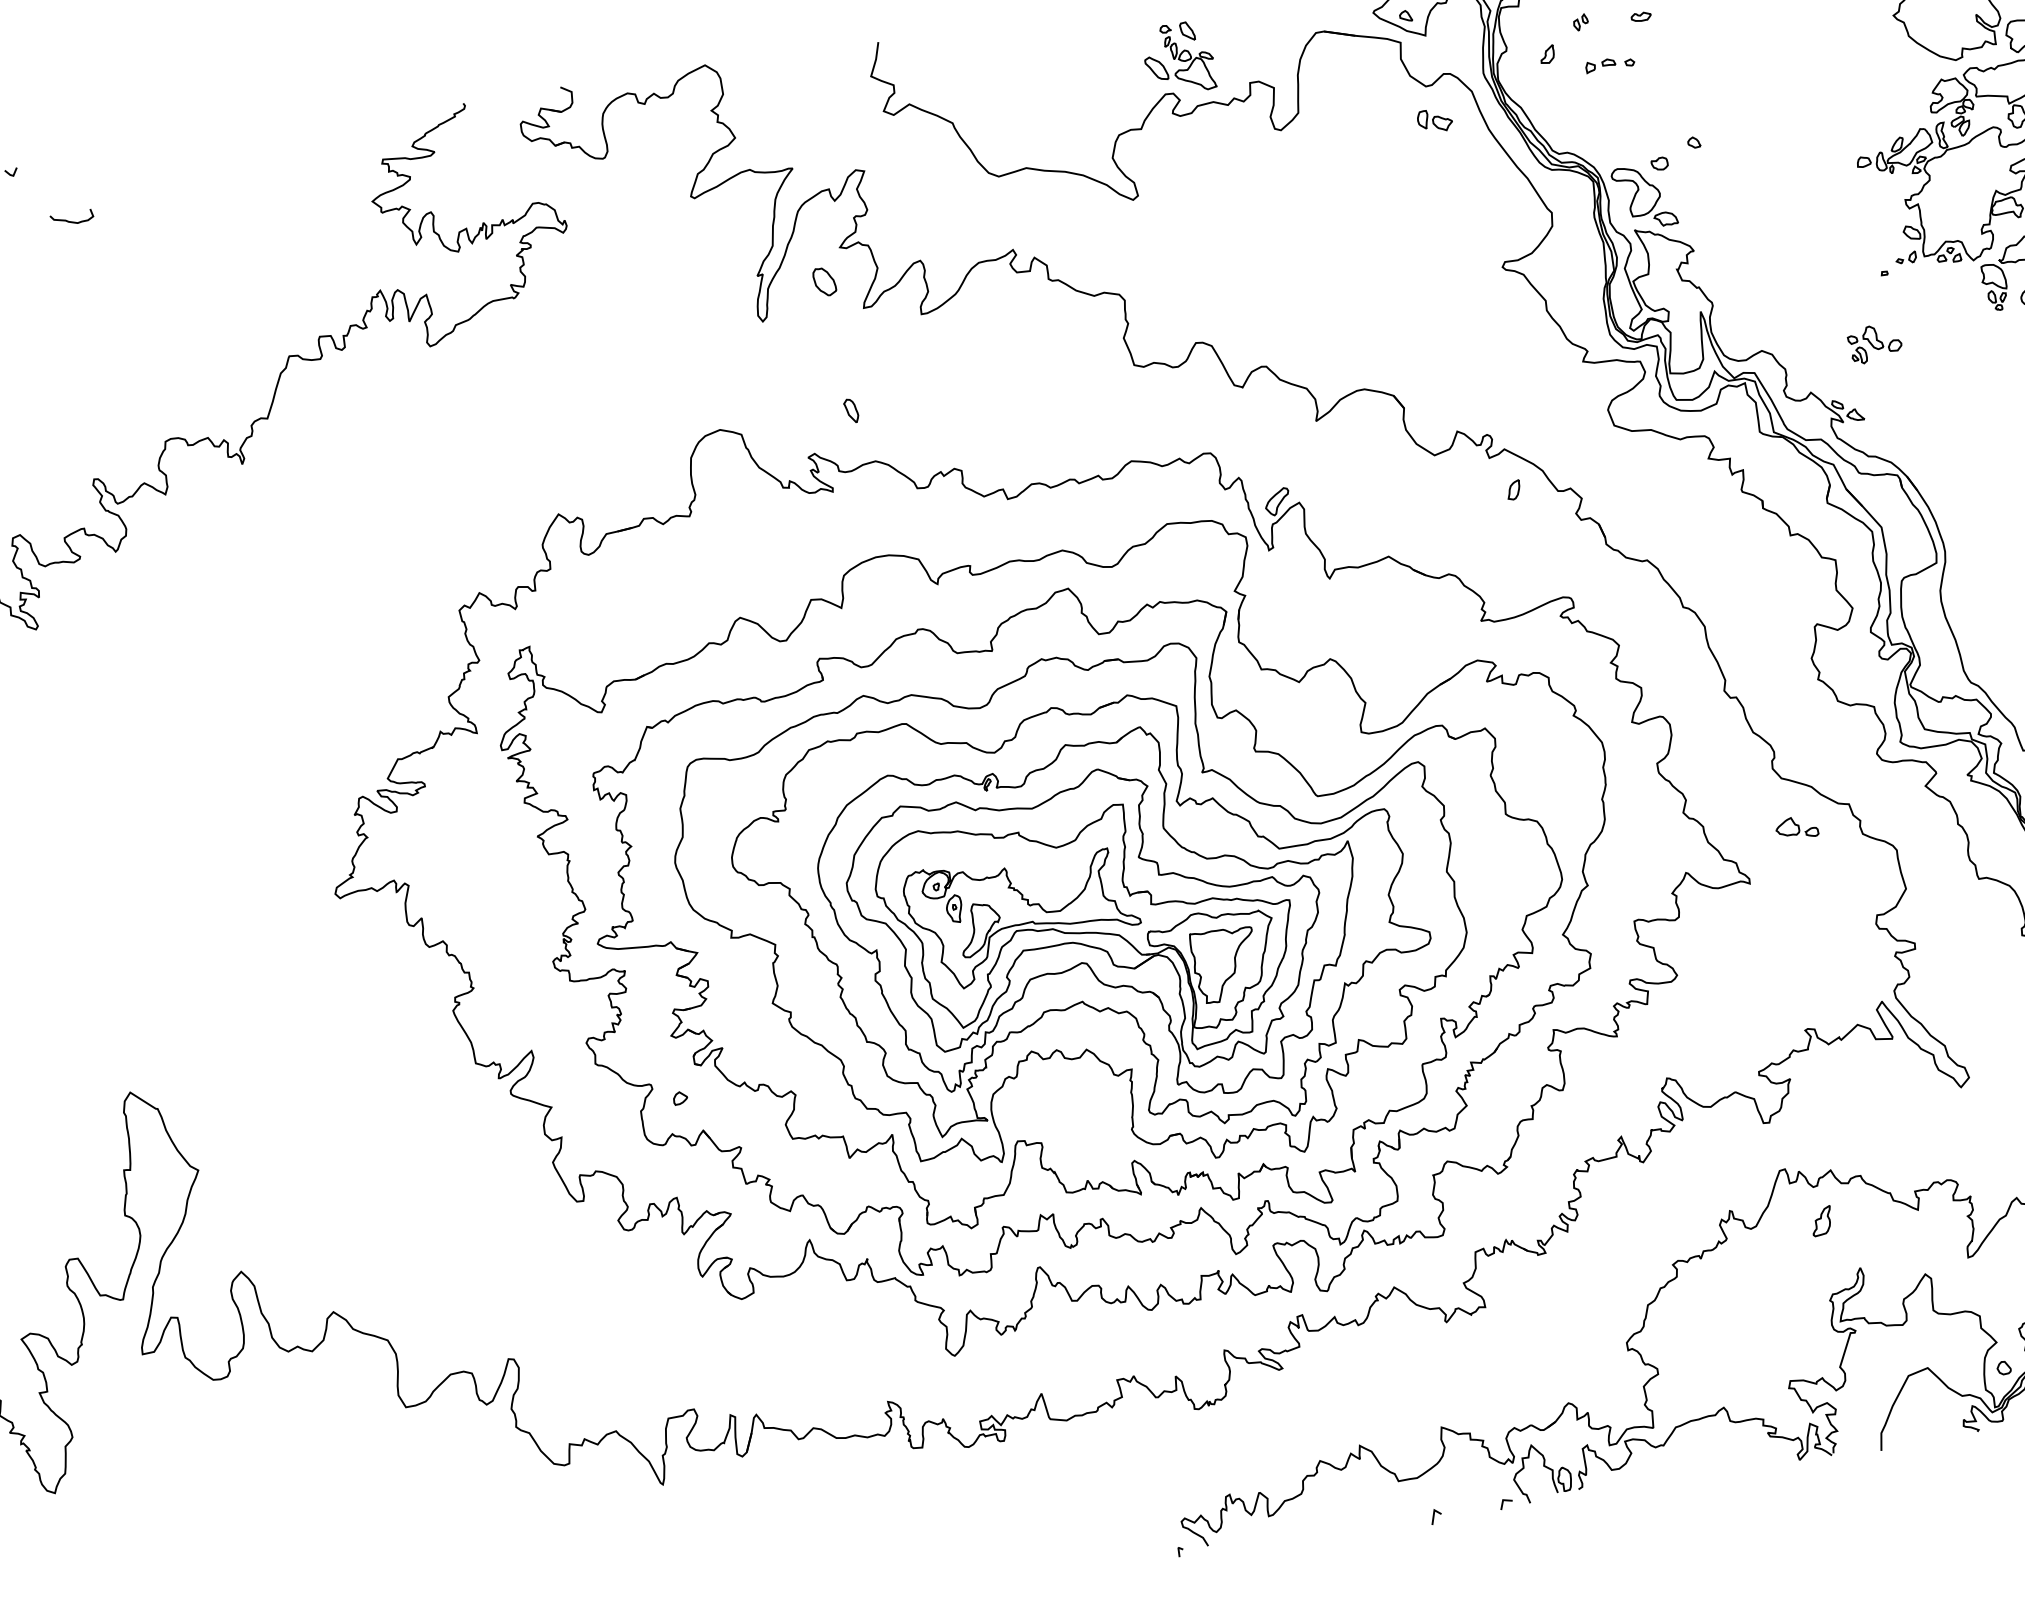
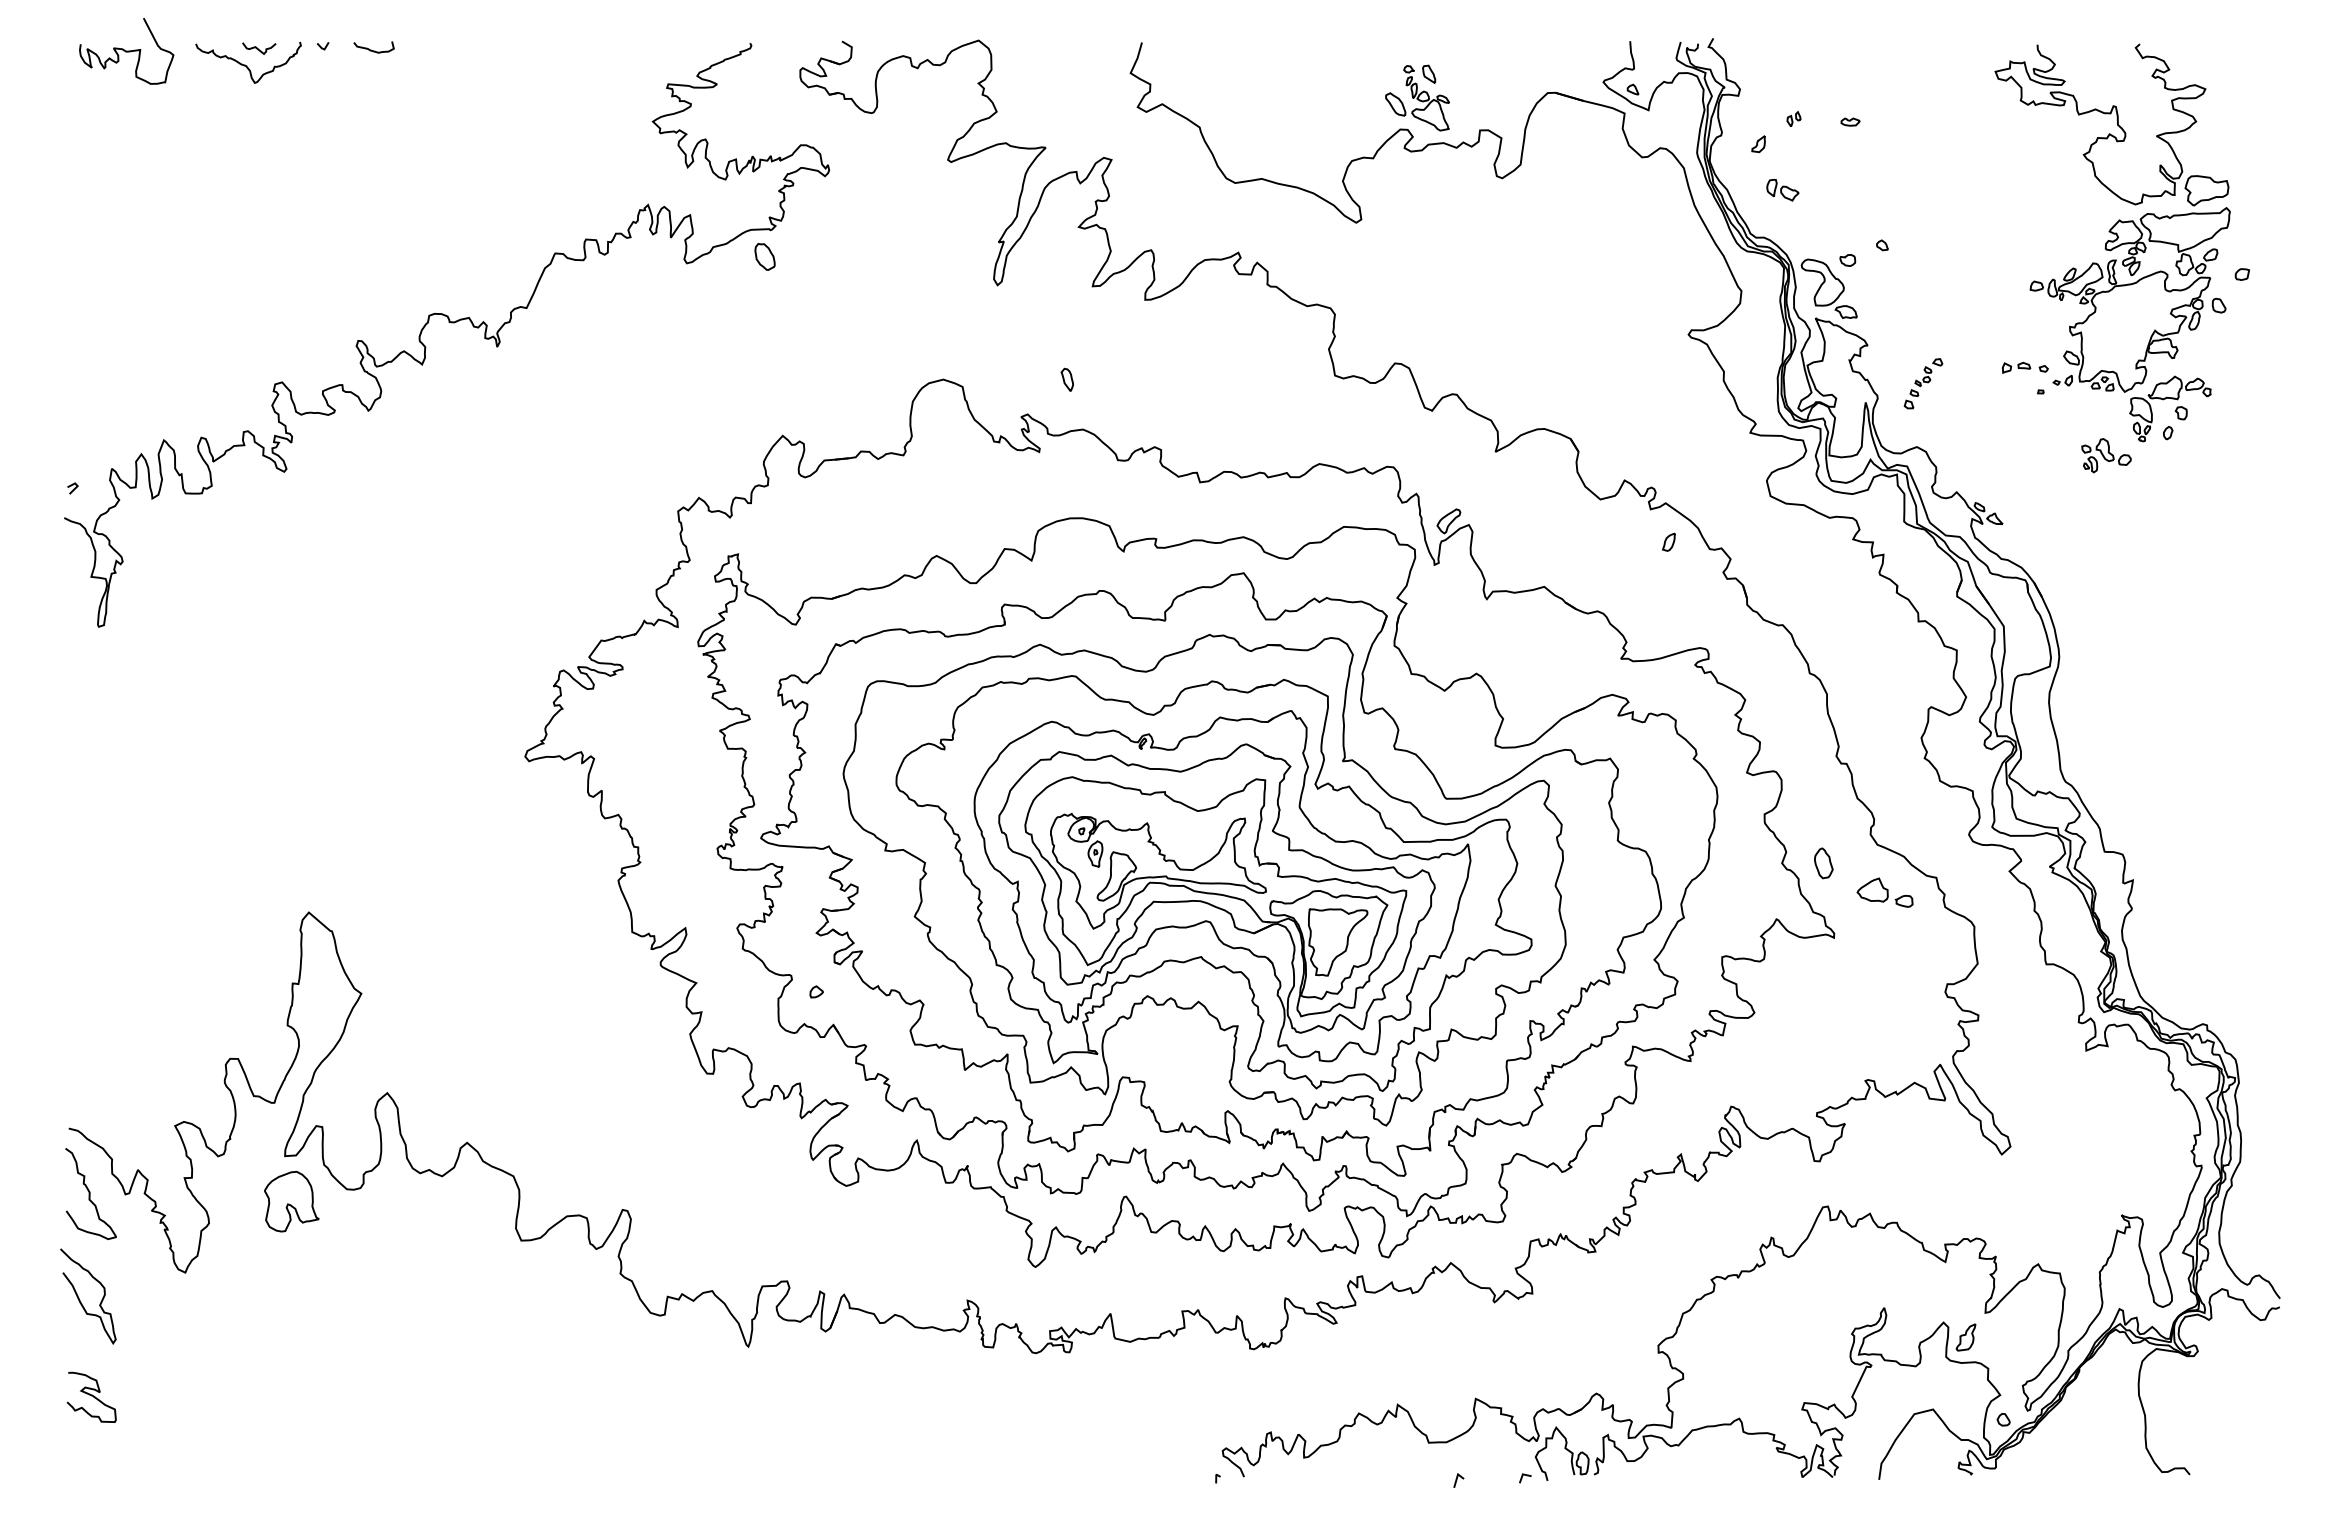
part: (1610, 64) -> (2025, 367), moved
part: (1434, 121) -> (1782, 190), moved
curve: (69, 220) -> (371, 49), moved
part: (824, 281) -> (764, 256), moved
part: (1758, 282) -> (1923, 383), added
part: (1874, 343) -> (2106, 455), moved
part: (1727, 806) -> (1823, 863), added
part: (1796, 827) -> (1884, 892), size x1.43
part: (1821, 1221) -> (1965, 1337), moved
part: (156, 1401) -> (291, 1201), added

